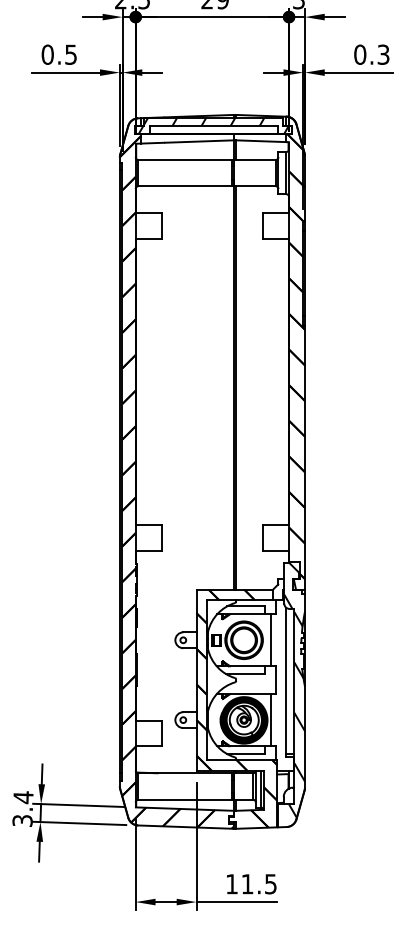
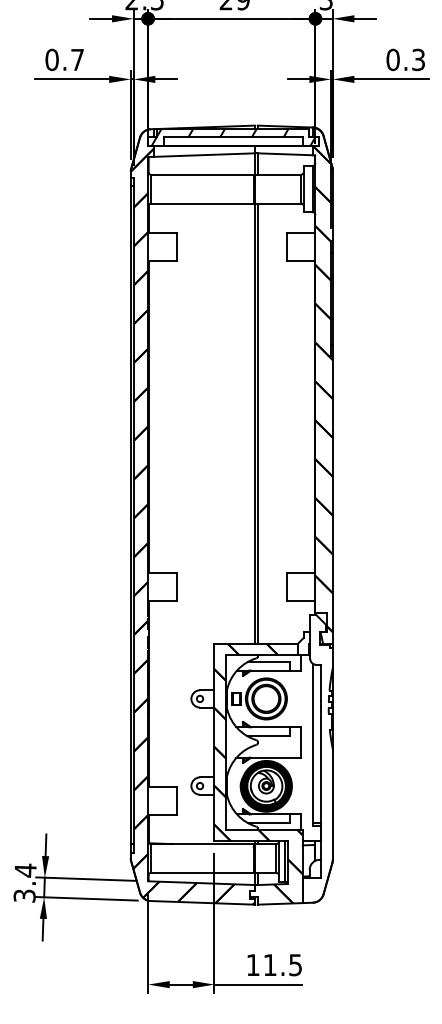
text: (71, 55) -> (77, 60), 0.5 -> 0.7
line: (270, 639) -> (295, 698), removed
hatch: (294, 705) -> (321, 770), removed
line: (270, 719) -> (295, 785), removed

